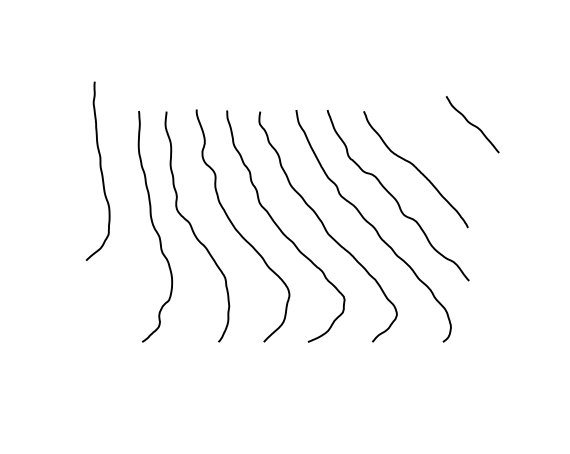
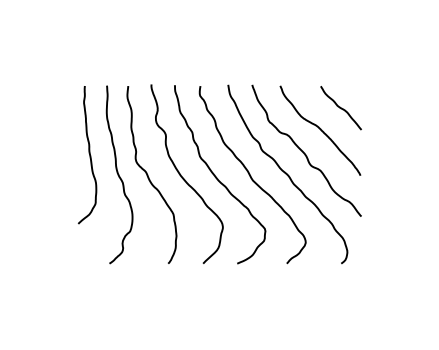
curve: (471, 125) -> (340, 108), moved
curve: (100, 171) -> (89, 155), moved

